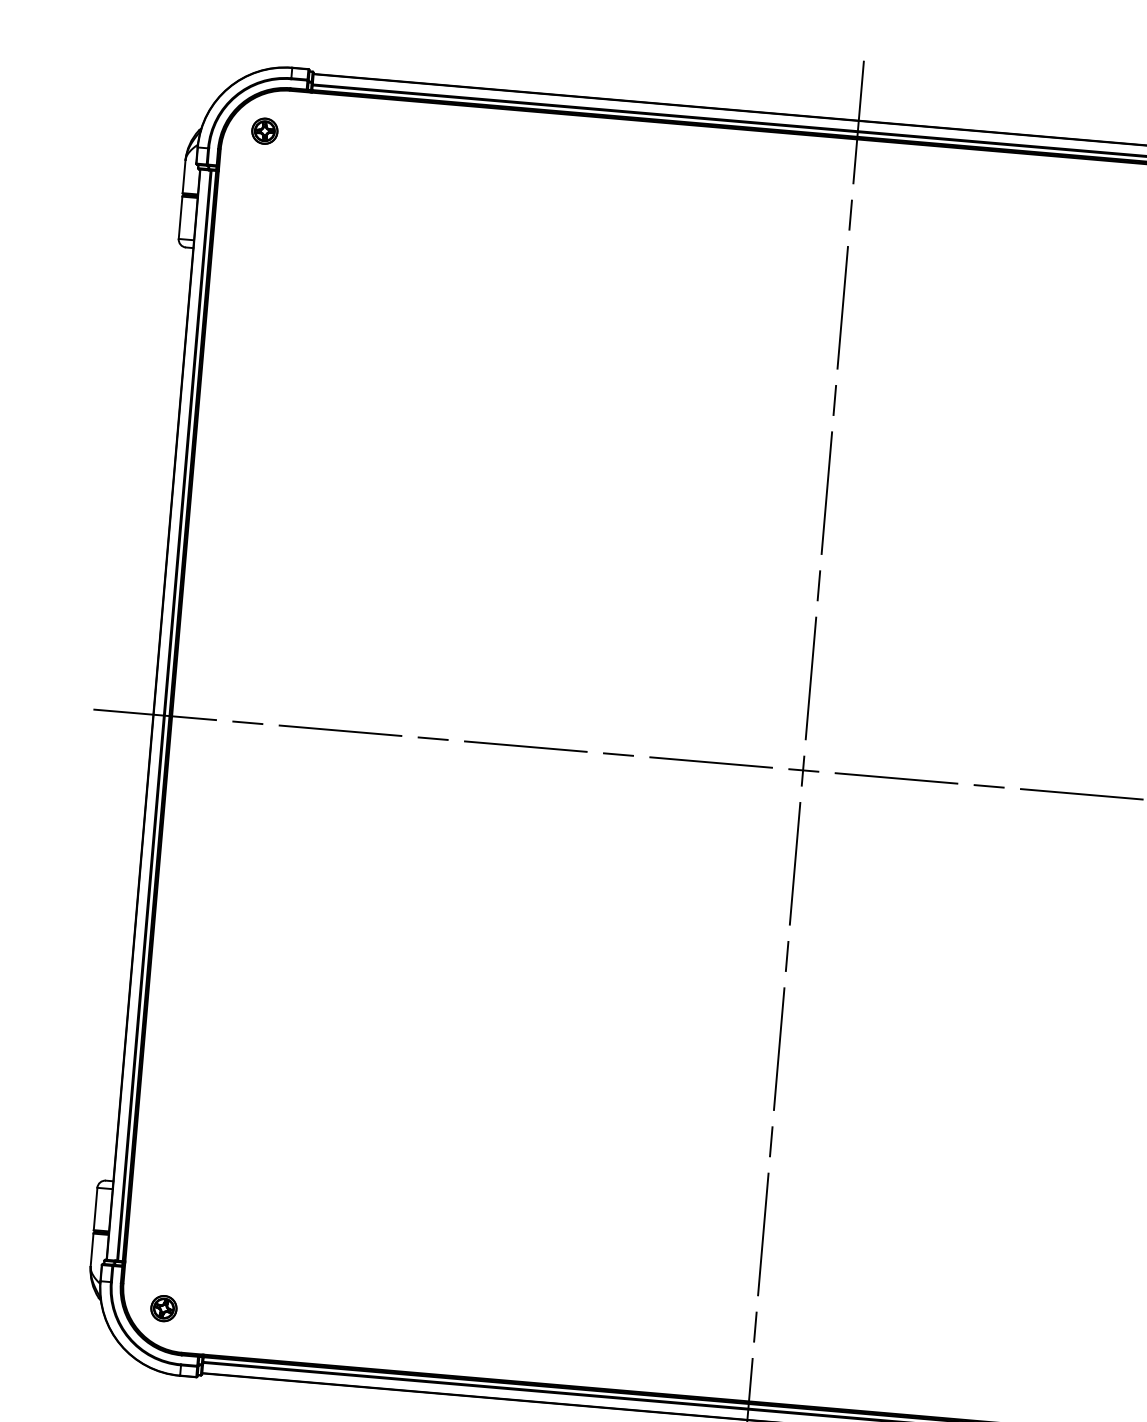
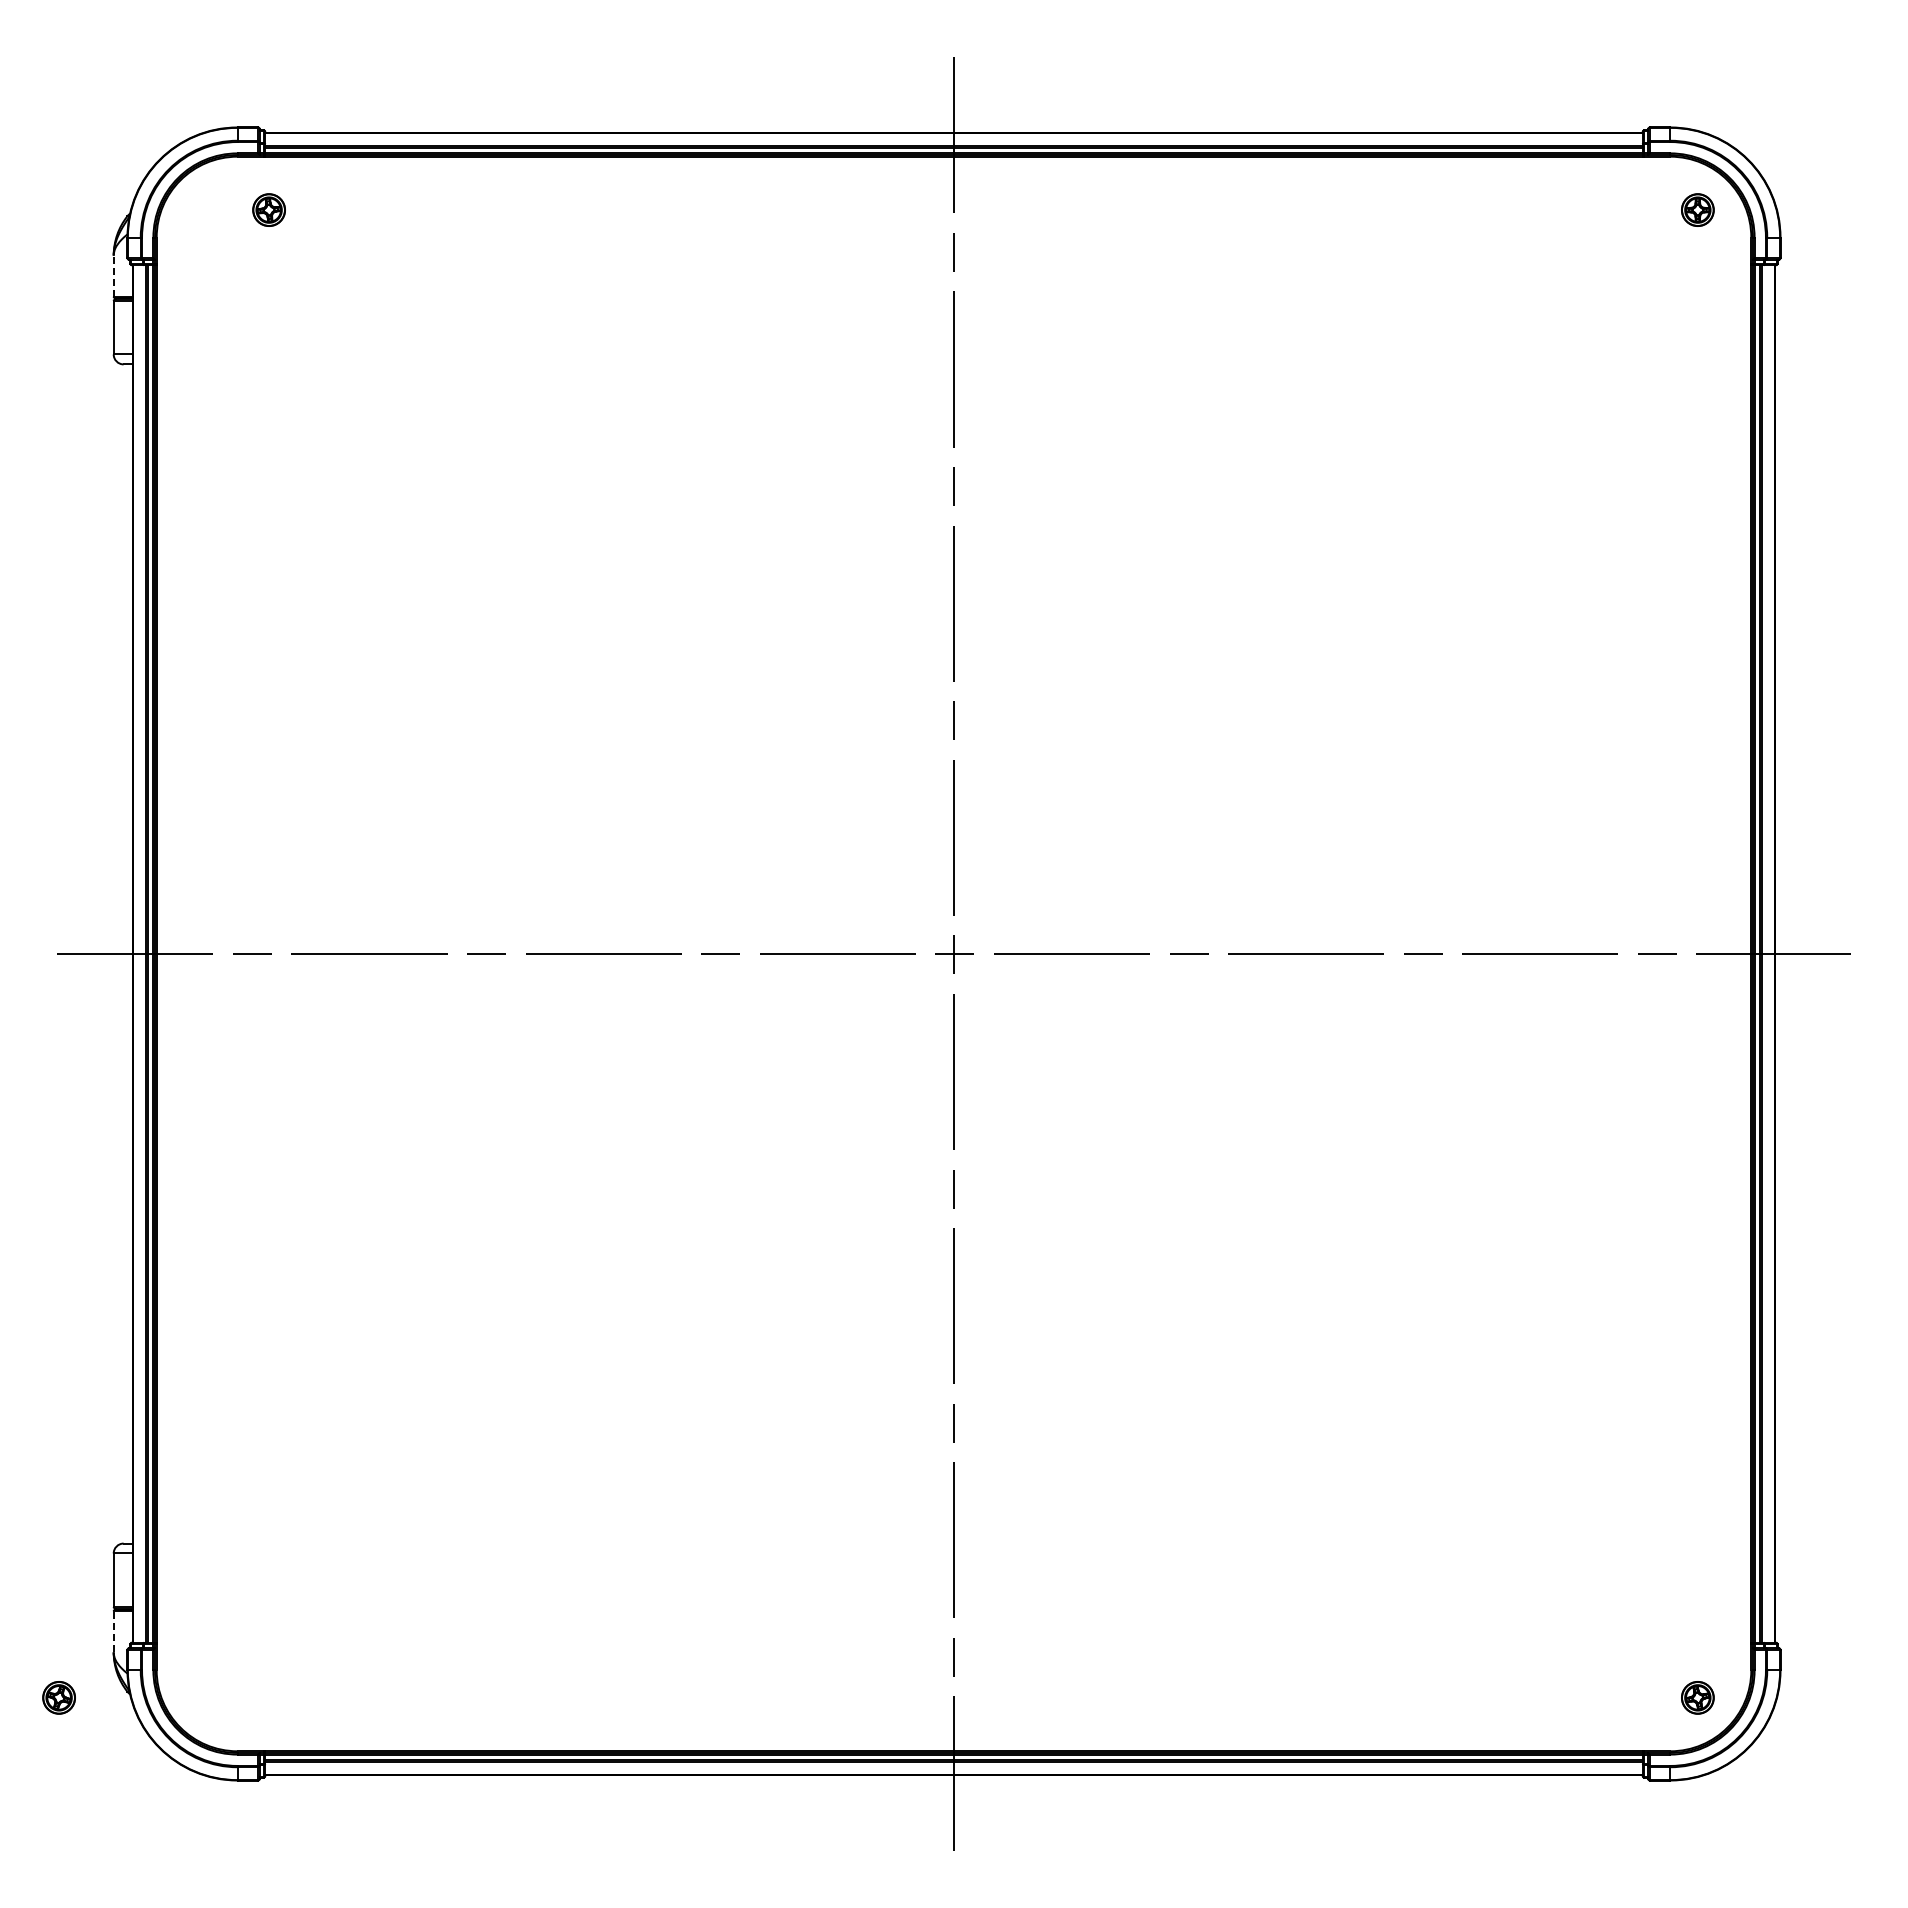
part: (264, 130) -> (268, 209), moved
line: (183, 177) -> (113, 276), solid -> dashed
line: (91, 1249) -> (113, 1631), solid -> dashed
part: (163, 1308) -> (58, 1697), moved

